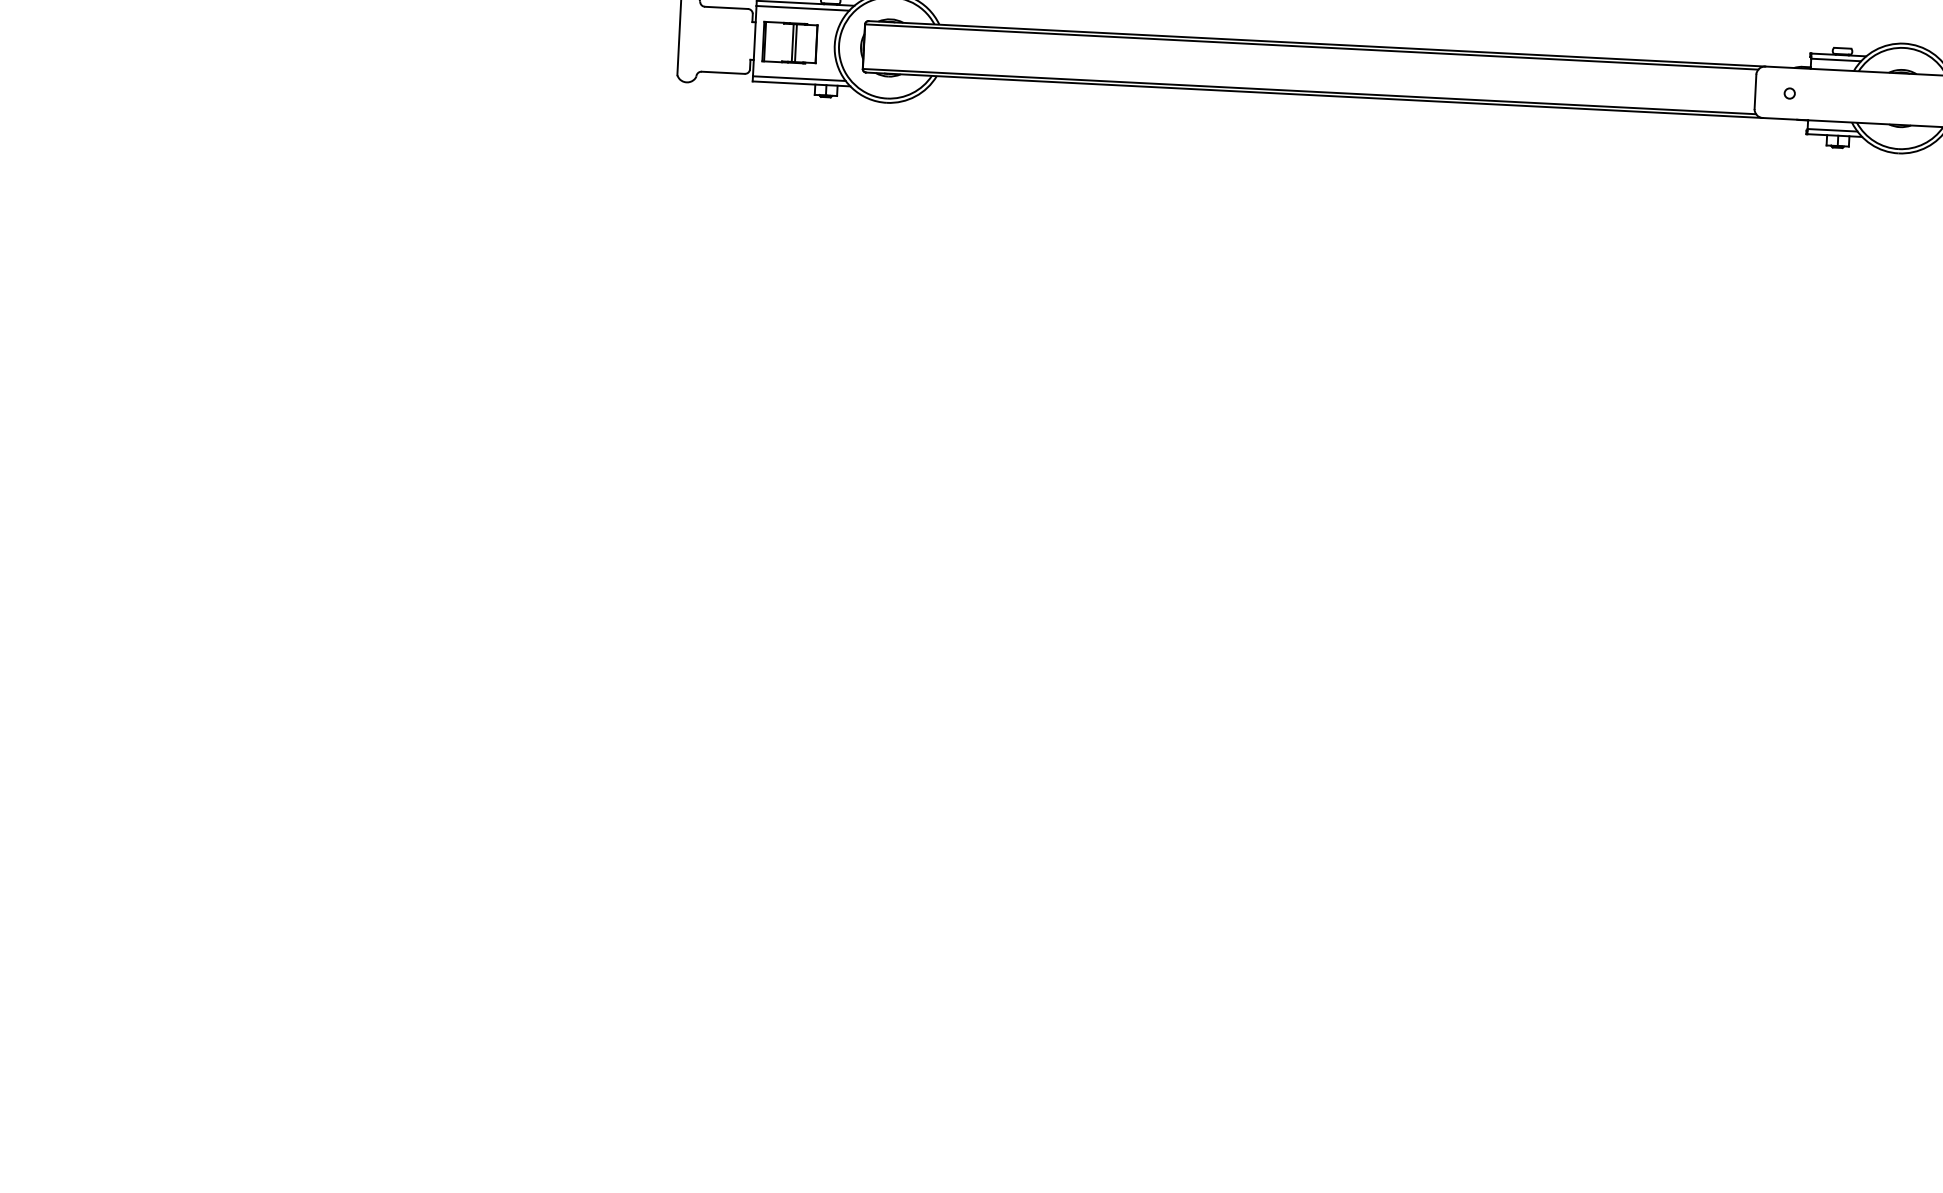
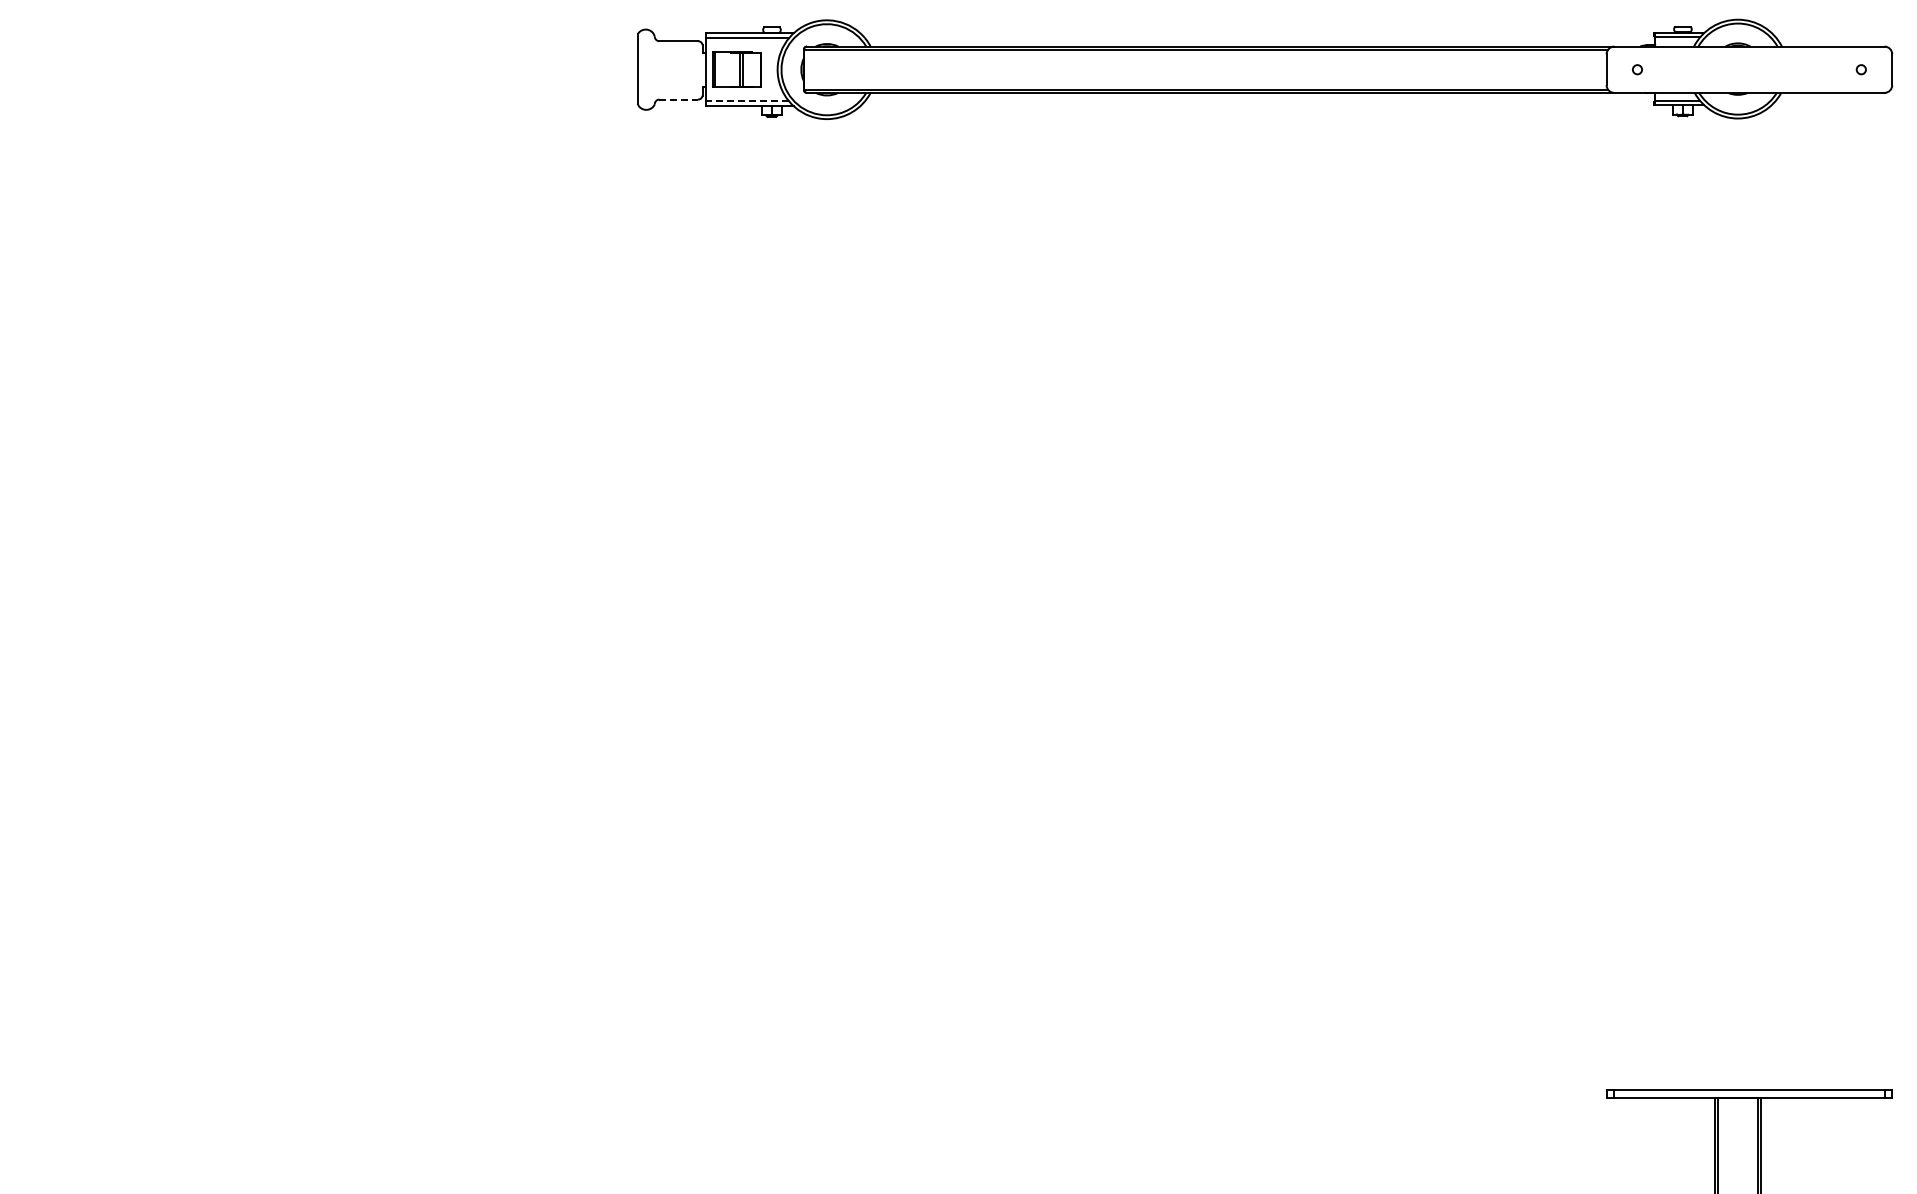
line: (724, 72) -> (679, 99), solid -> dashed
line: (799, 78) -> (747, 101), solid -> dashed

